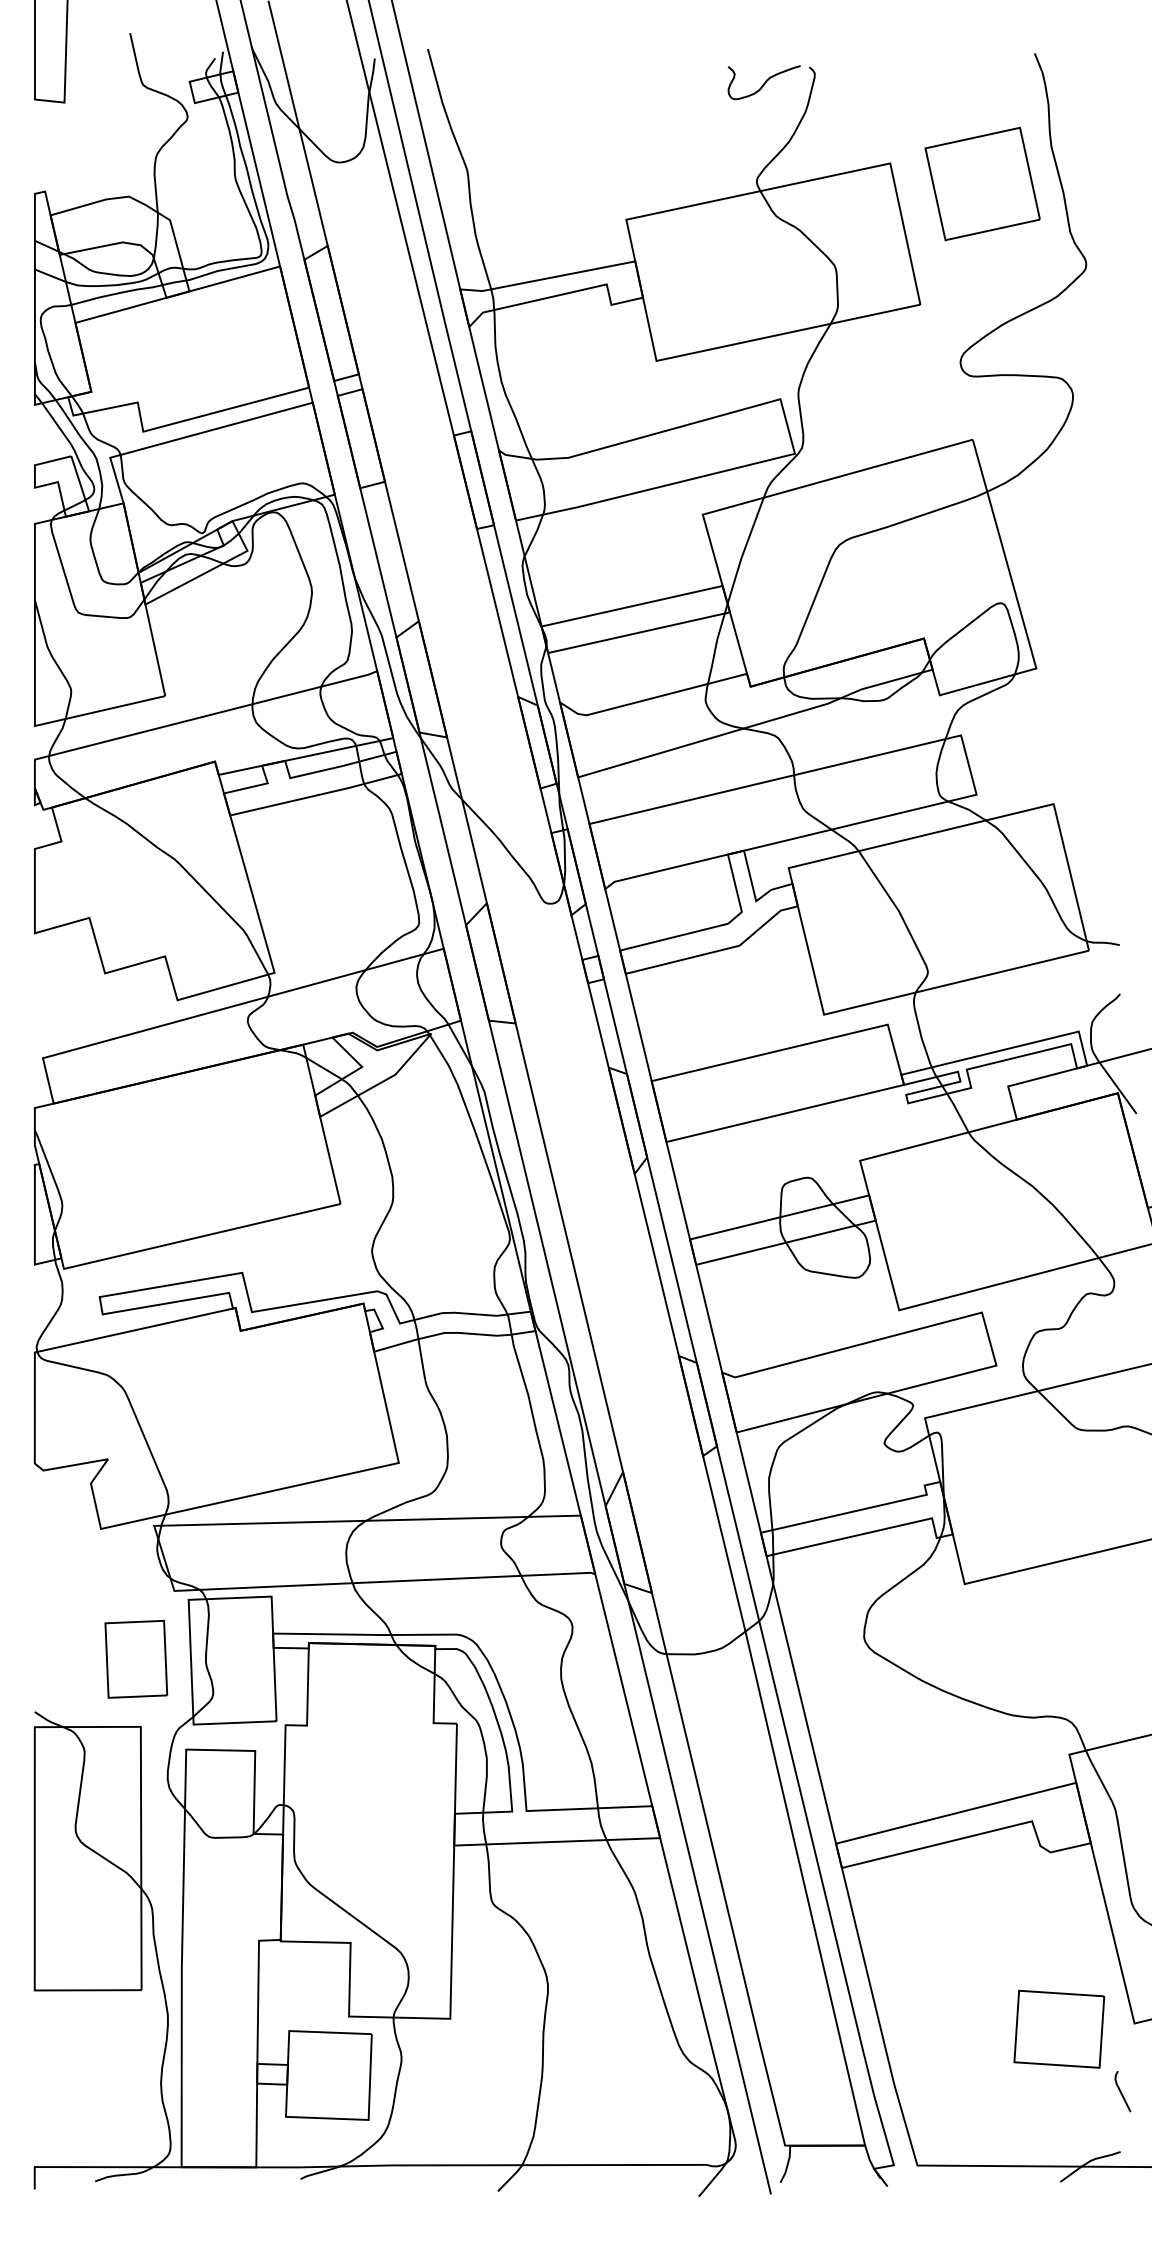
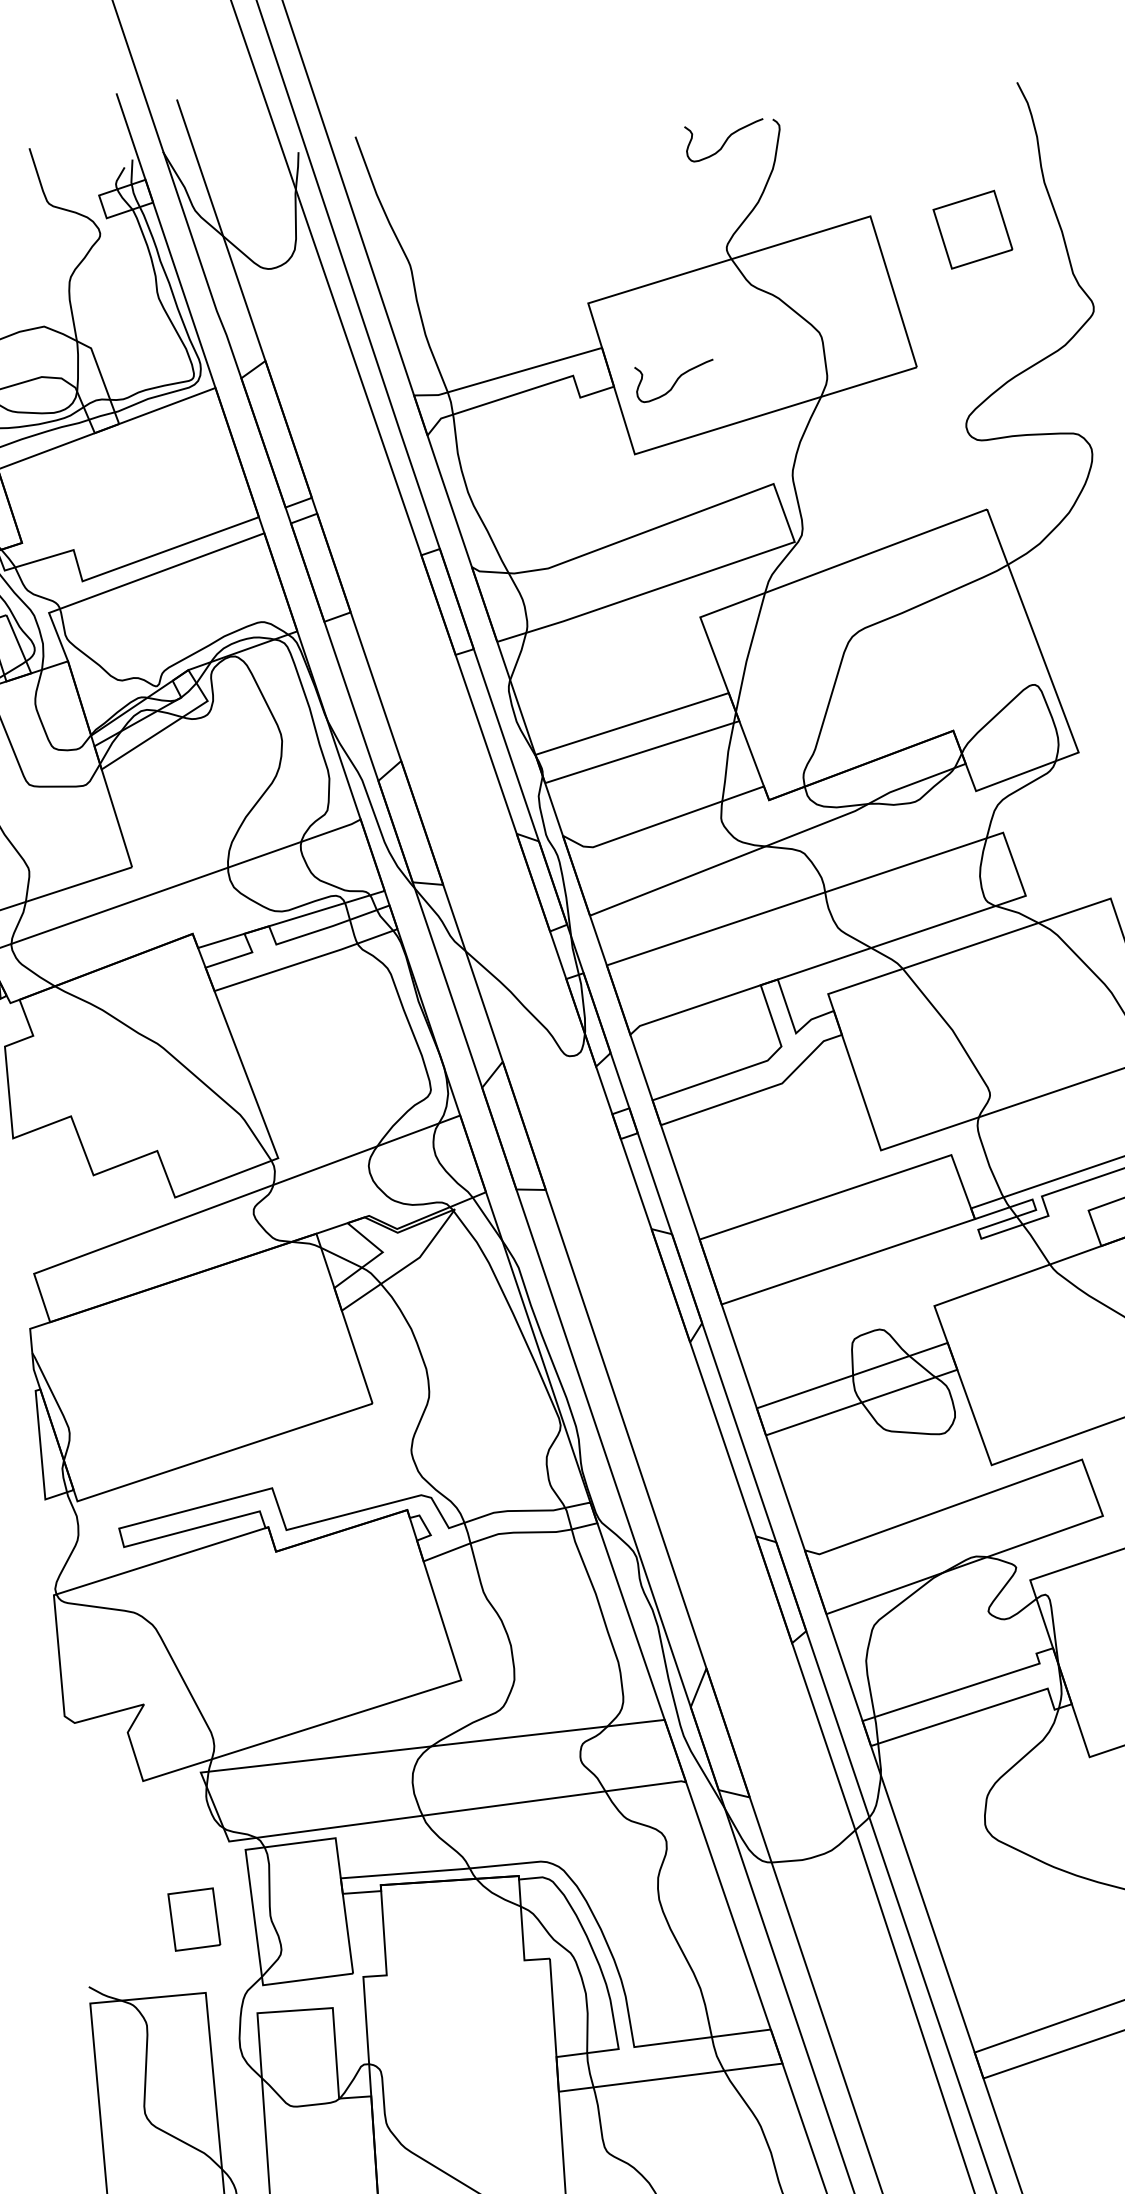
part: (982, 183) -> (972, 229), size x0.6
curve: (699, 297) -> (675, 381), added
part: (136, 1658) -> (194, 1918), size x0.7

